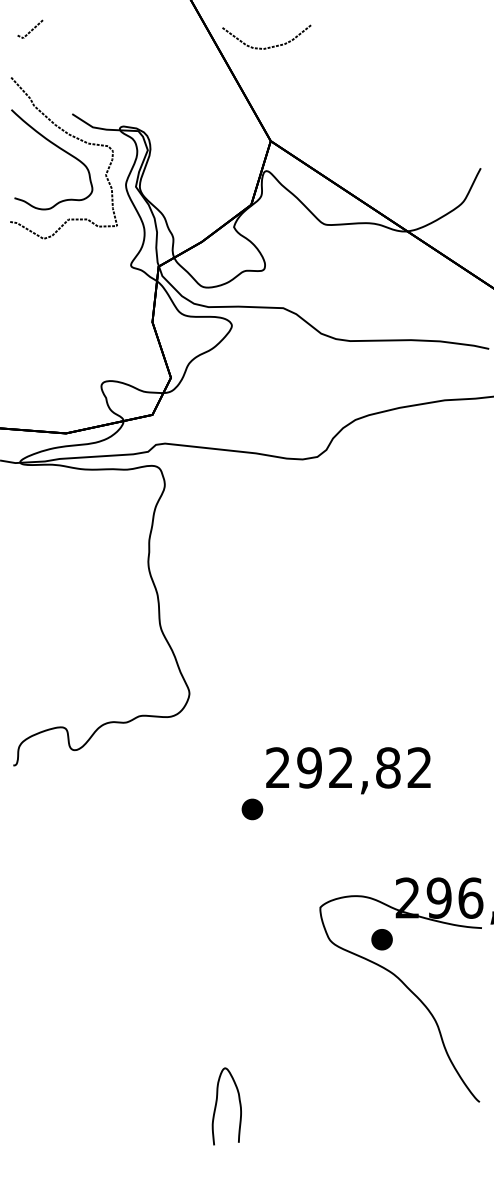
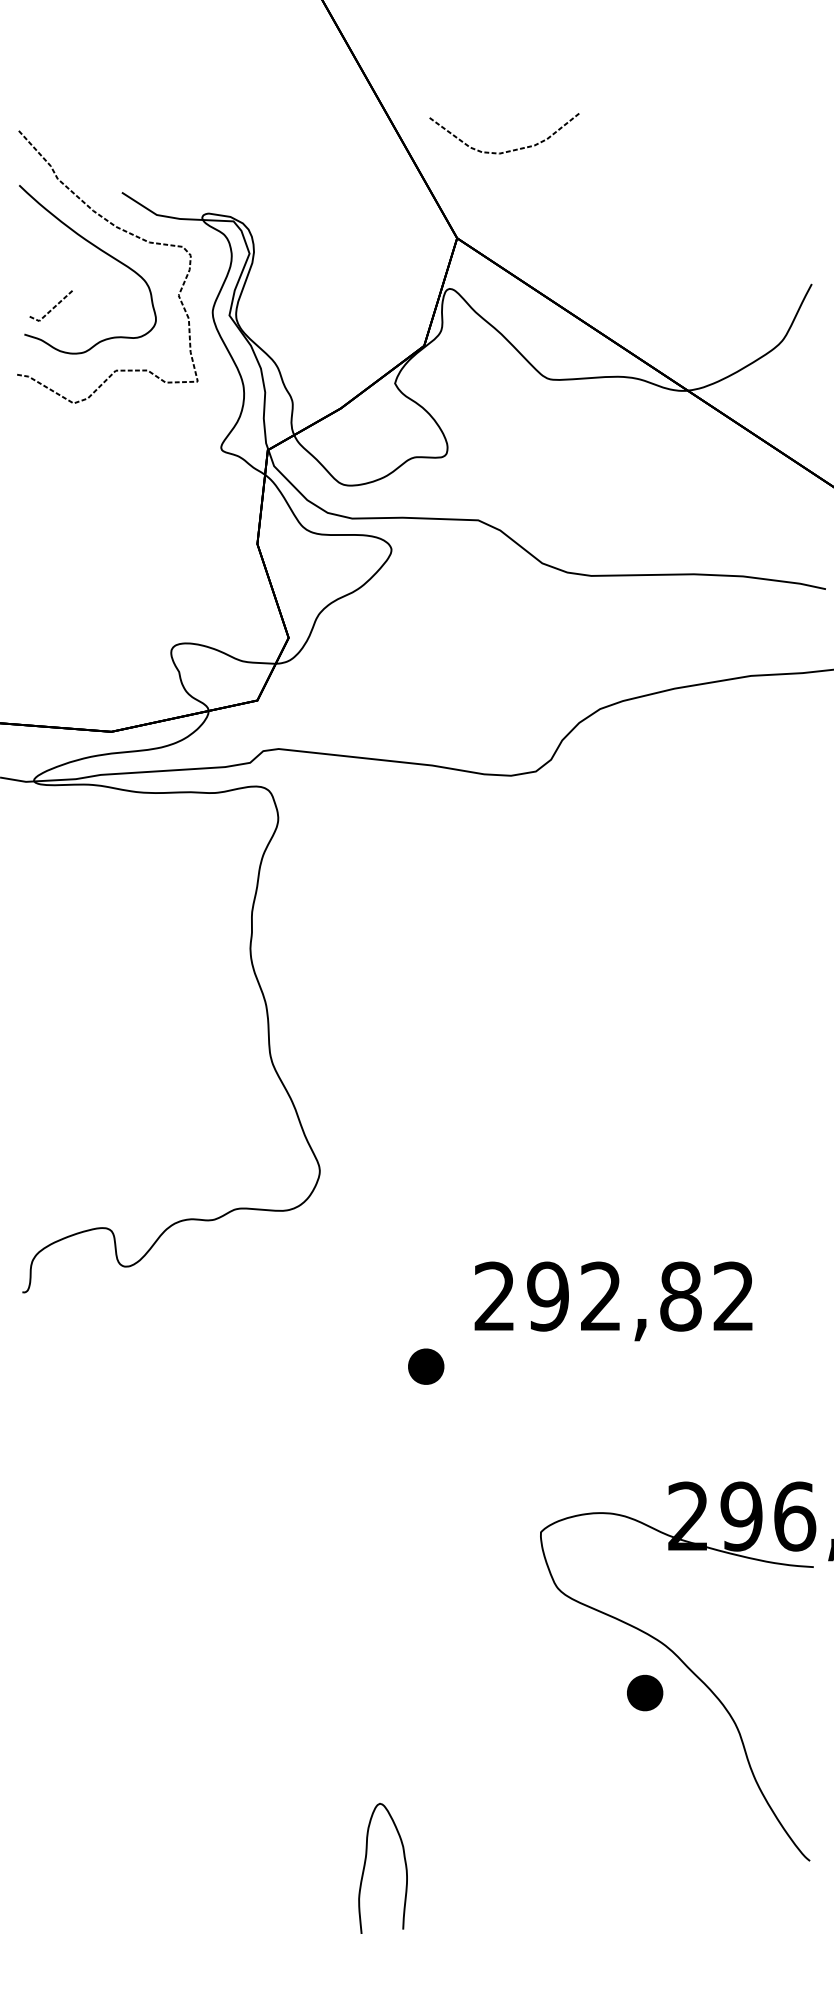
line: (31, 29) -> (53, 306), moved
curve: (269, 46) -> (509, 149), moved
text: (348, 770) -> (613, 1300), moved
part: (381, 939) -> (644, 1692), moved

